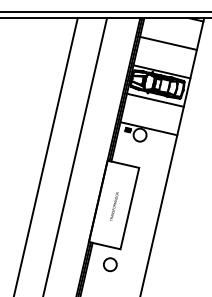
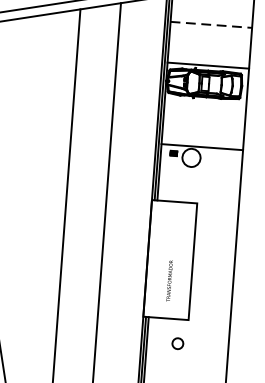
line: (168, 43) -> (211, 25), solid -> dashed
line: (154, 99) -> (203, 105), removed
text: (114, 206) -> (169, 280), moved
part: (110, 264) -> (177, 343), size x0.6

